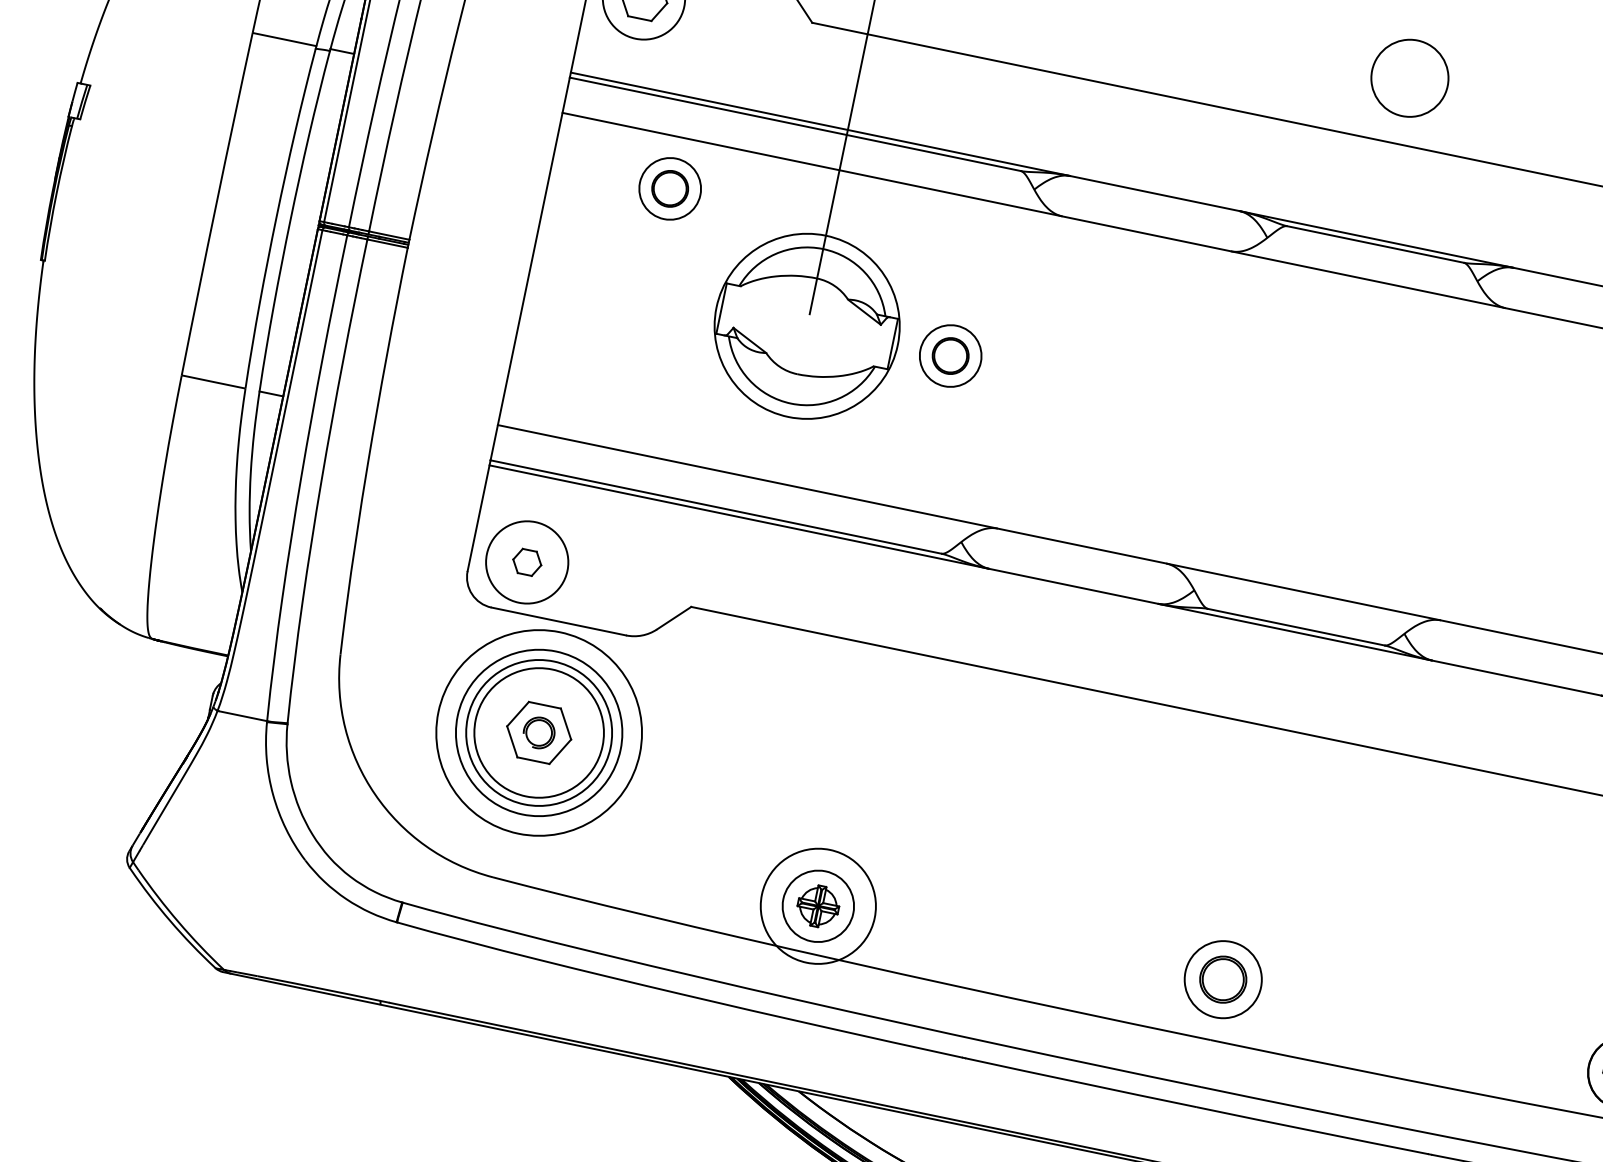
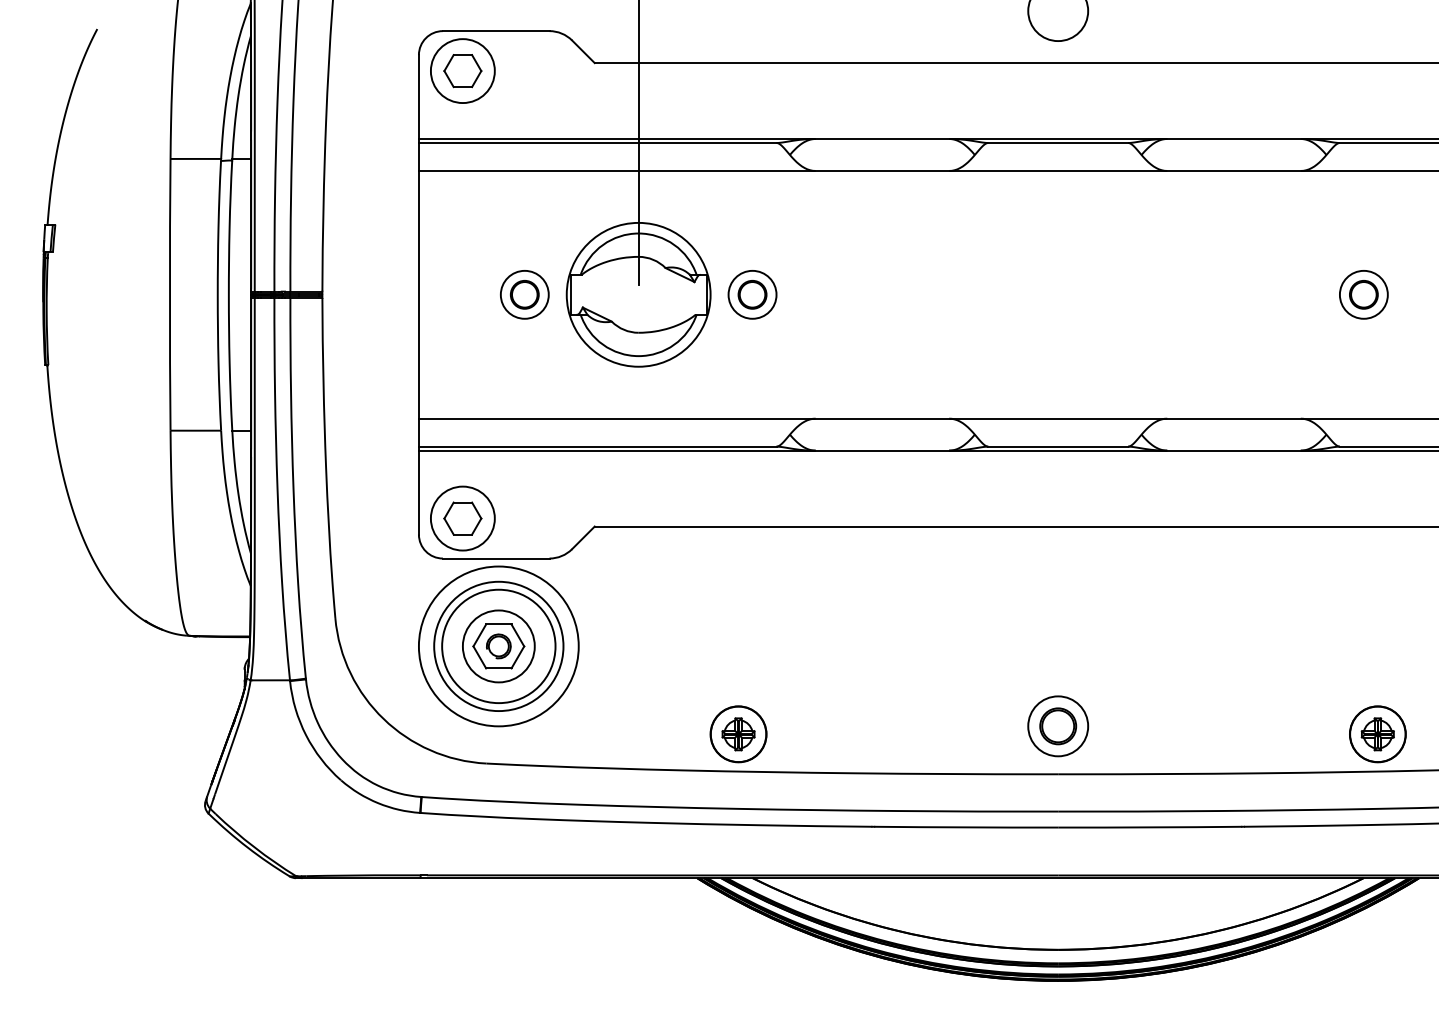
part: (669, 188) -> (524, 294), moved
part: (526, 562) -> (462, 518), size x1.67
circle: (538, 732) -> (498, 646), size x0.71
circle: (818, 906) -> (738, 734), size x0.62

